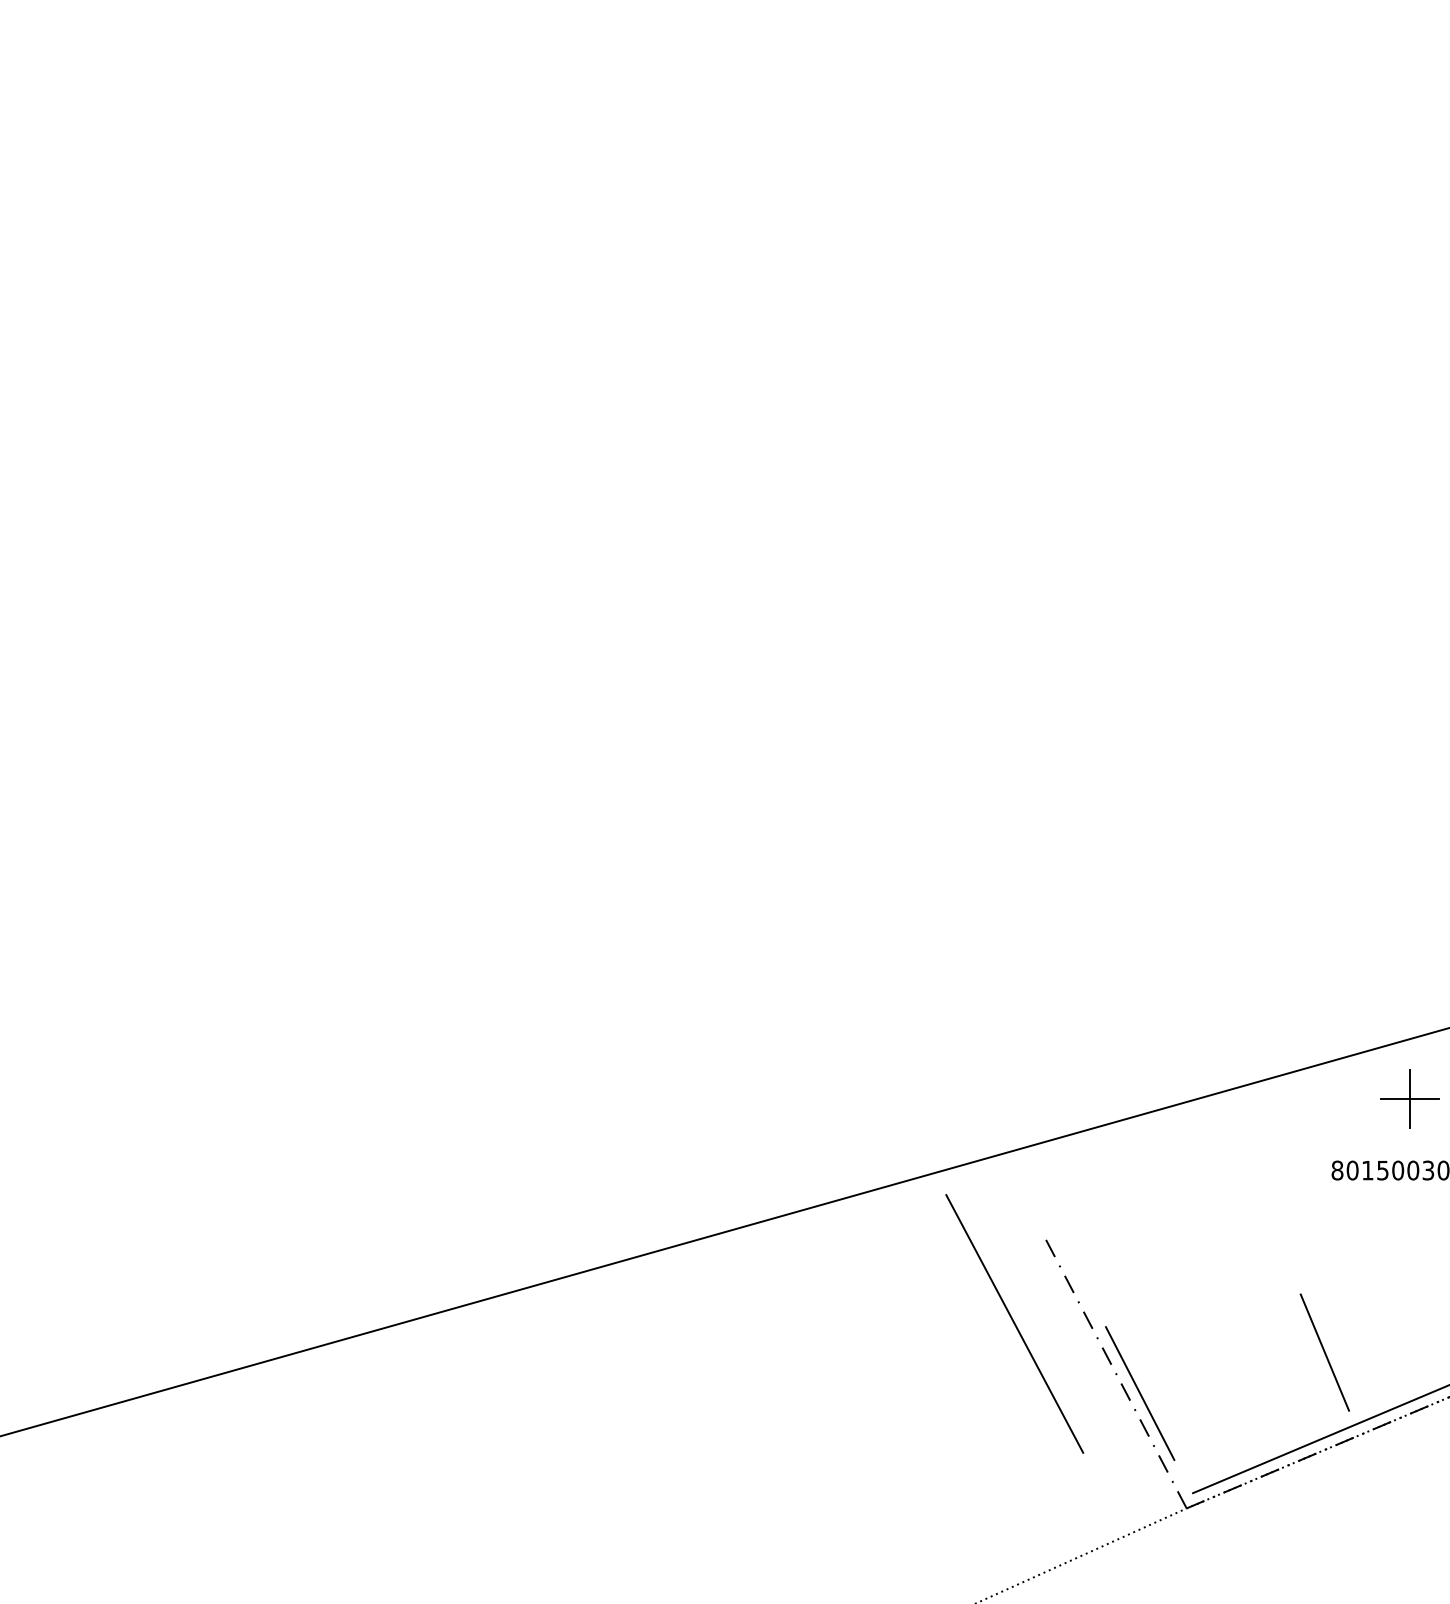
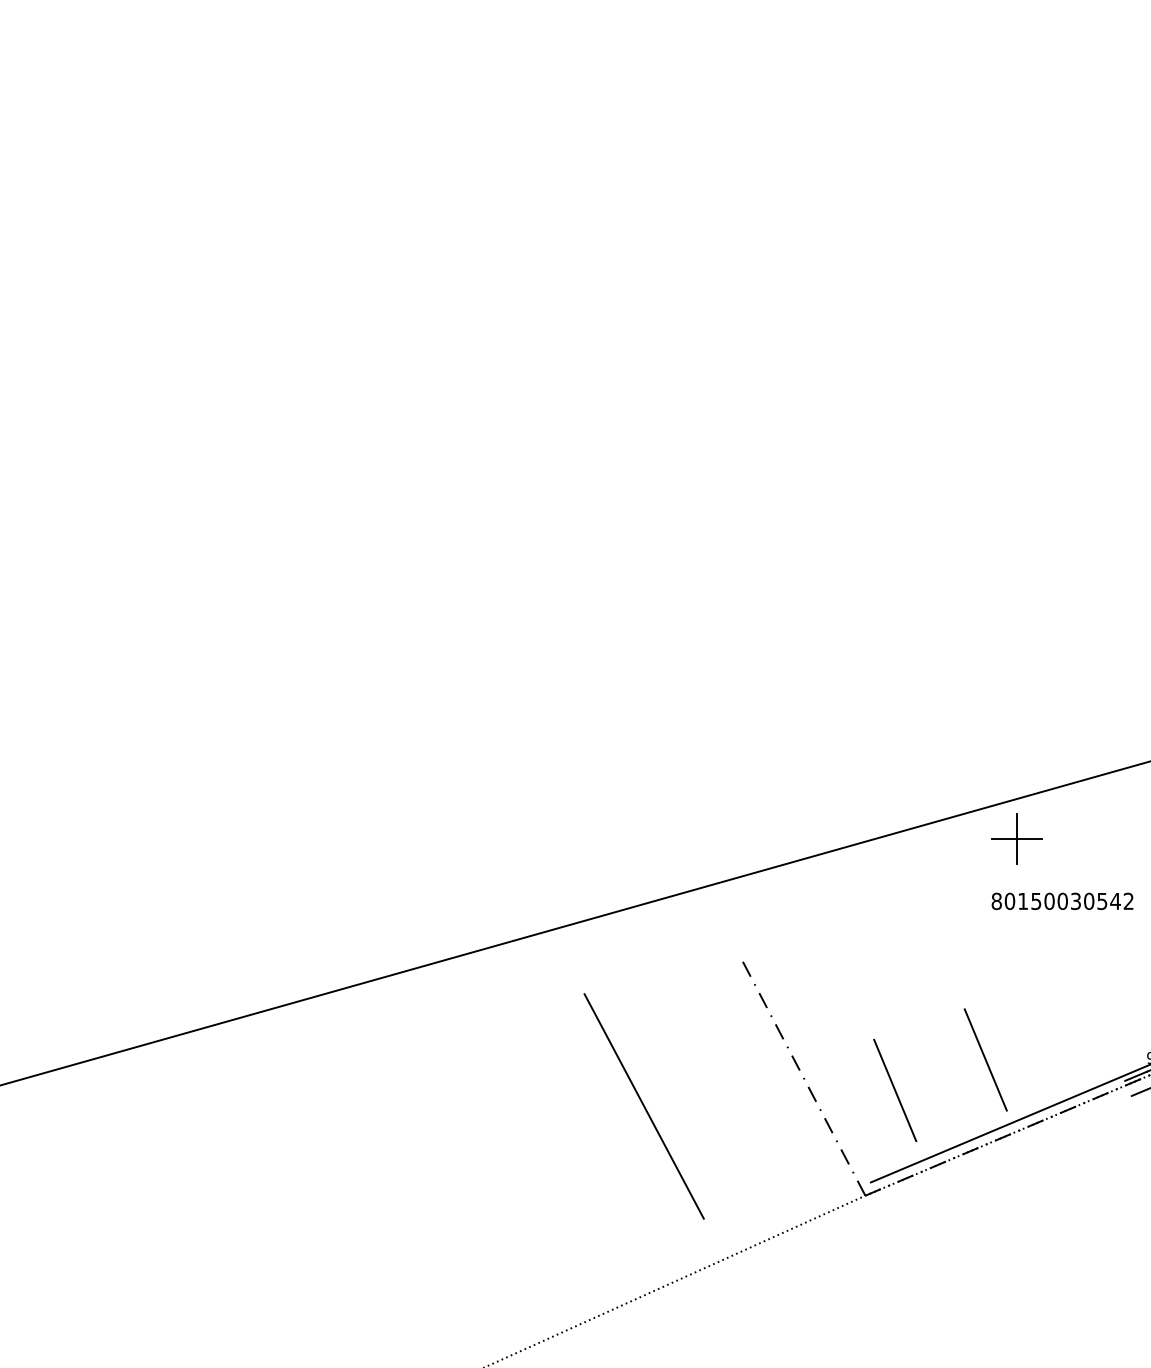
part: (1409, 1098) -> (1015, 838), moved
line: (1014, 1323) -> (643, 1106), moved
line: (1220, 1387) -> (894, 1090), added
line: (1139, 1393) -> (824, 1095), removed

